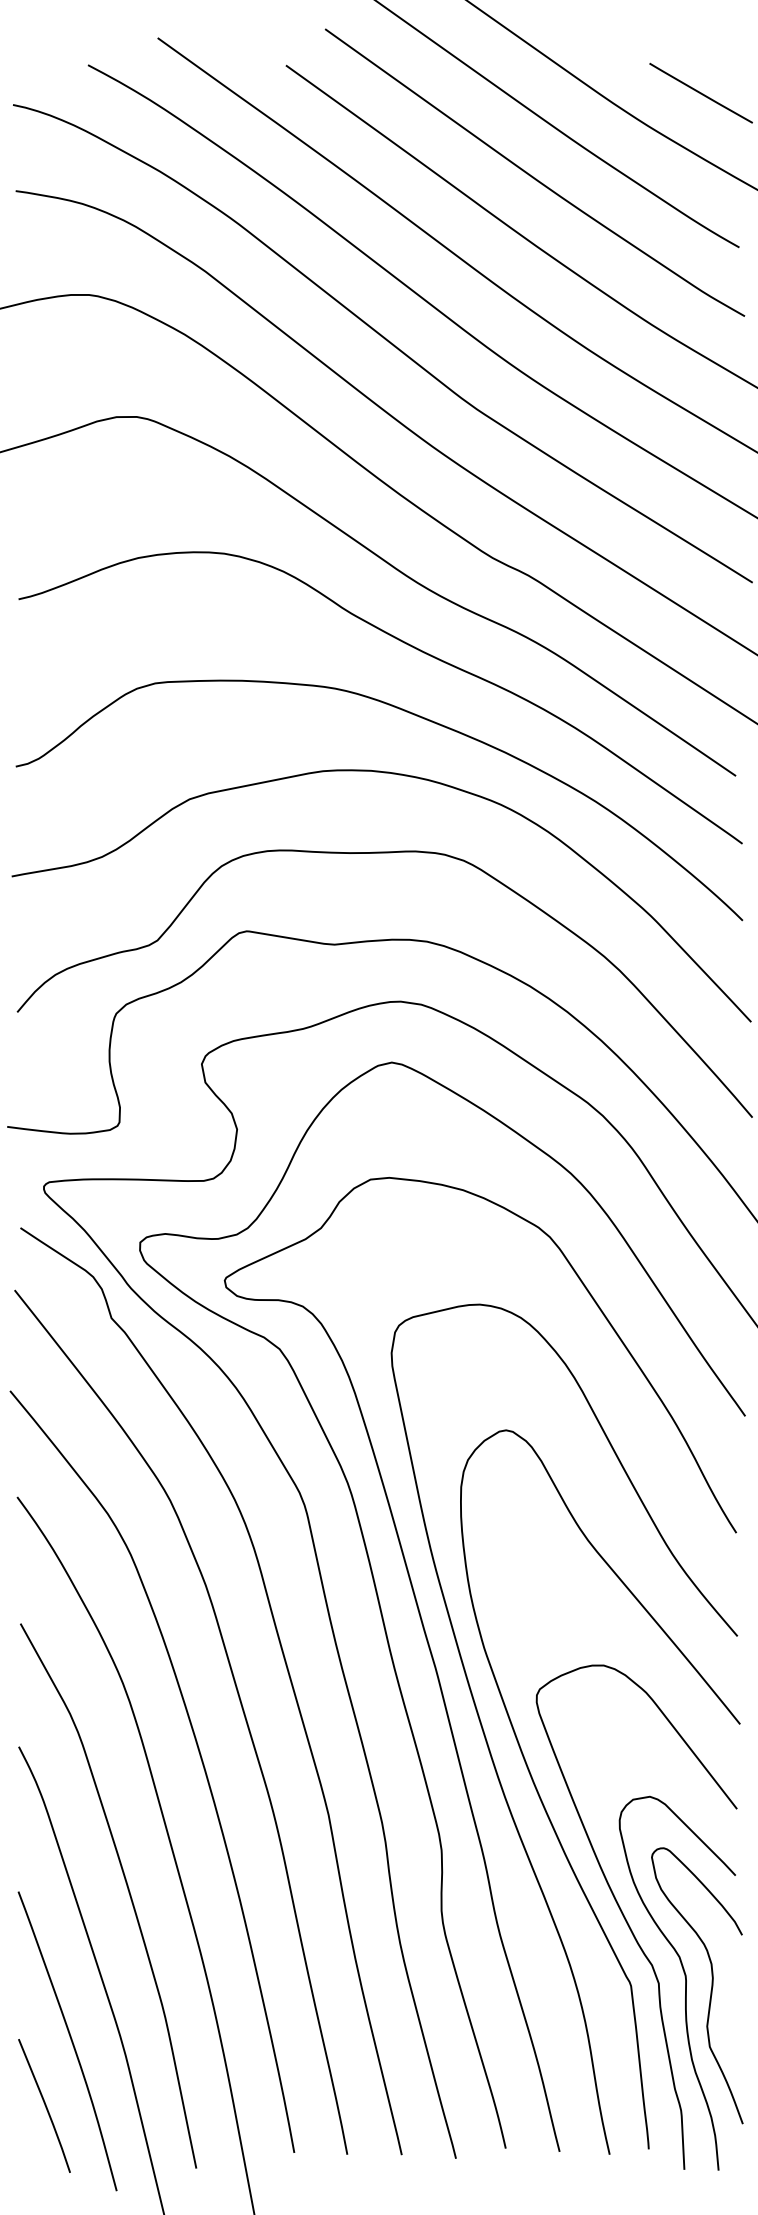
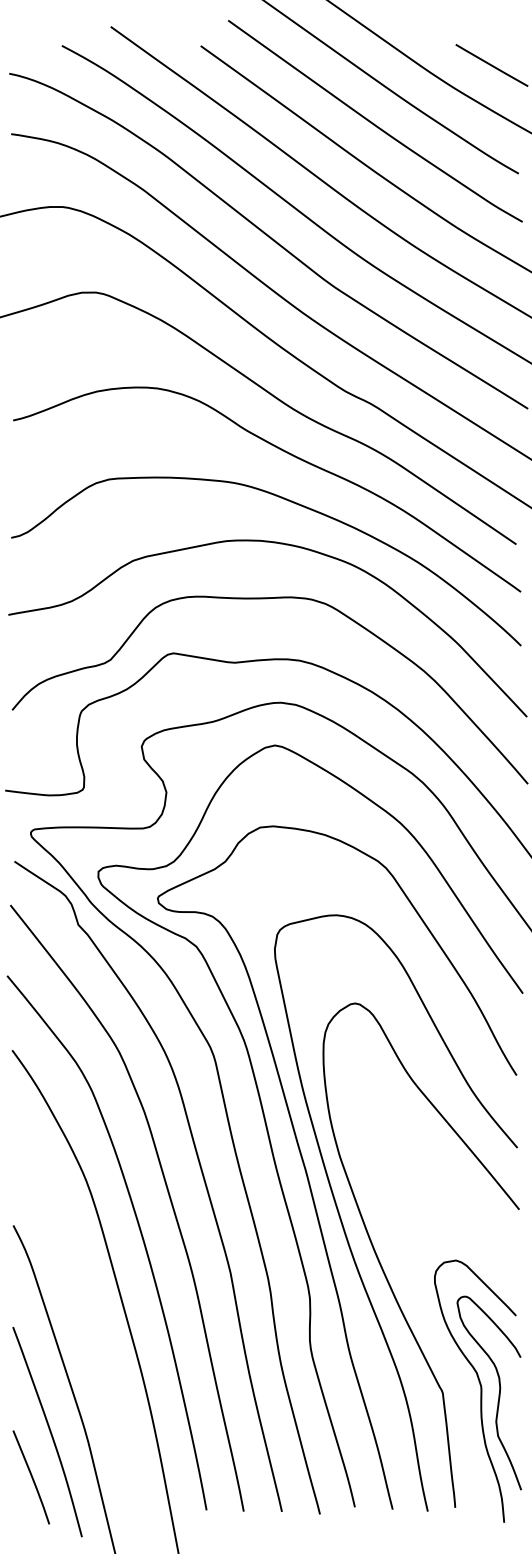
curve: (127, 1890) -> (89, 1326), removed
curve: (627, 1920) -> (440, 1347), removed

